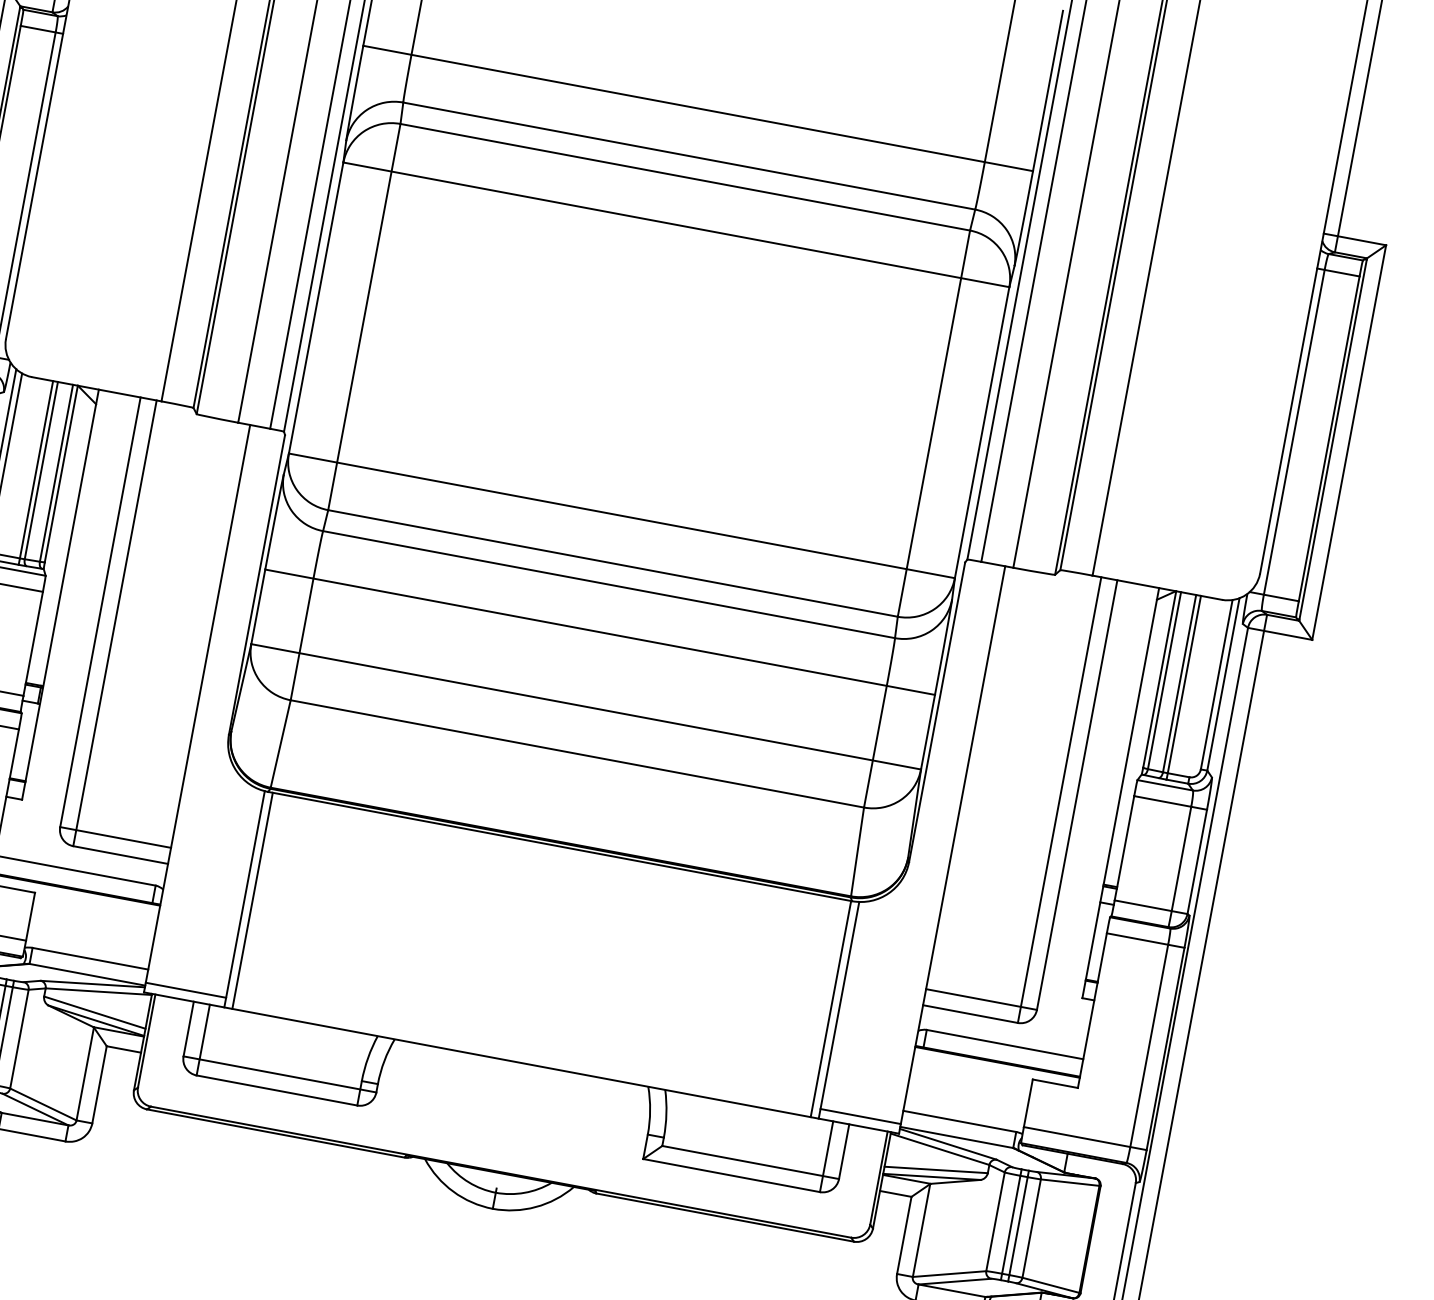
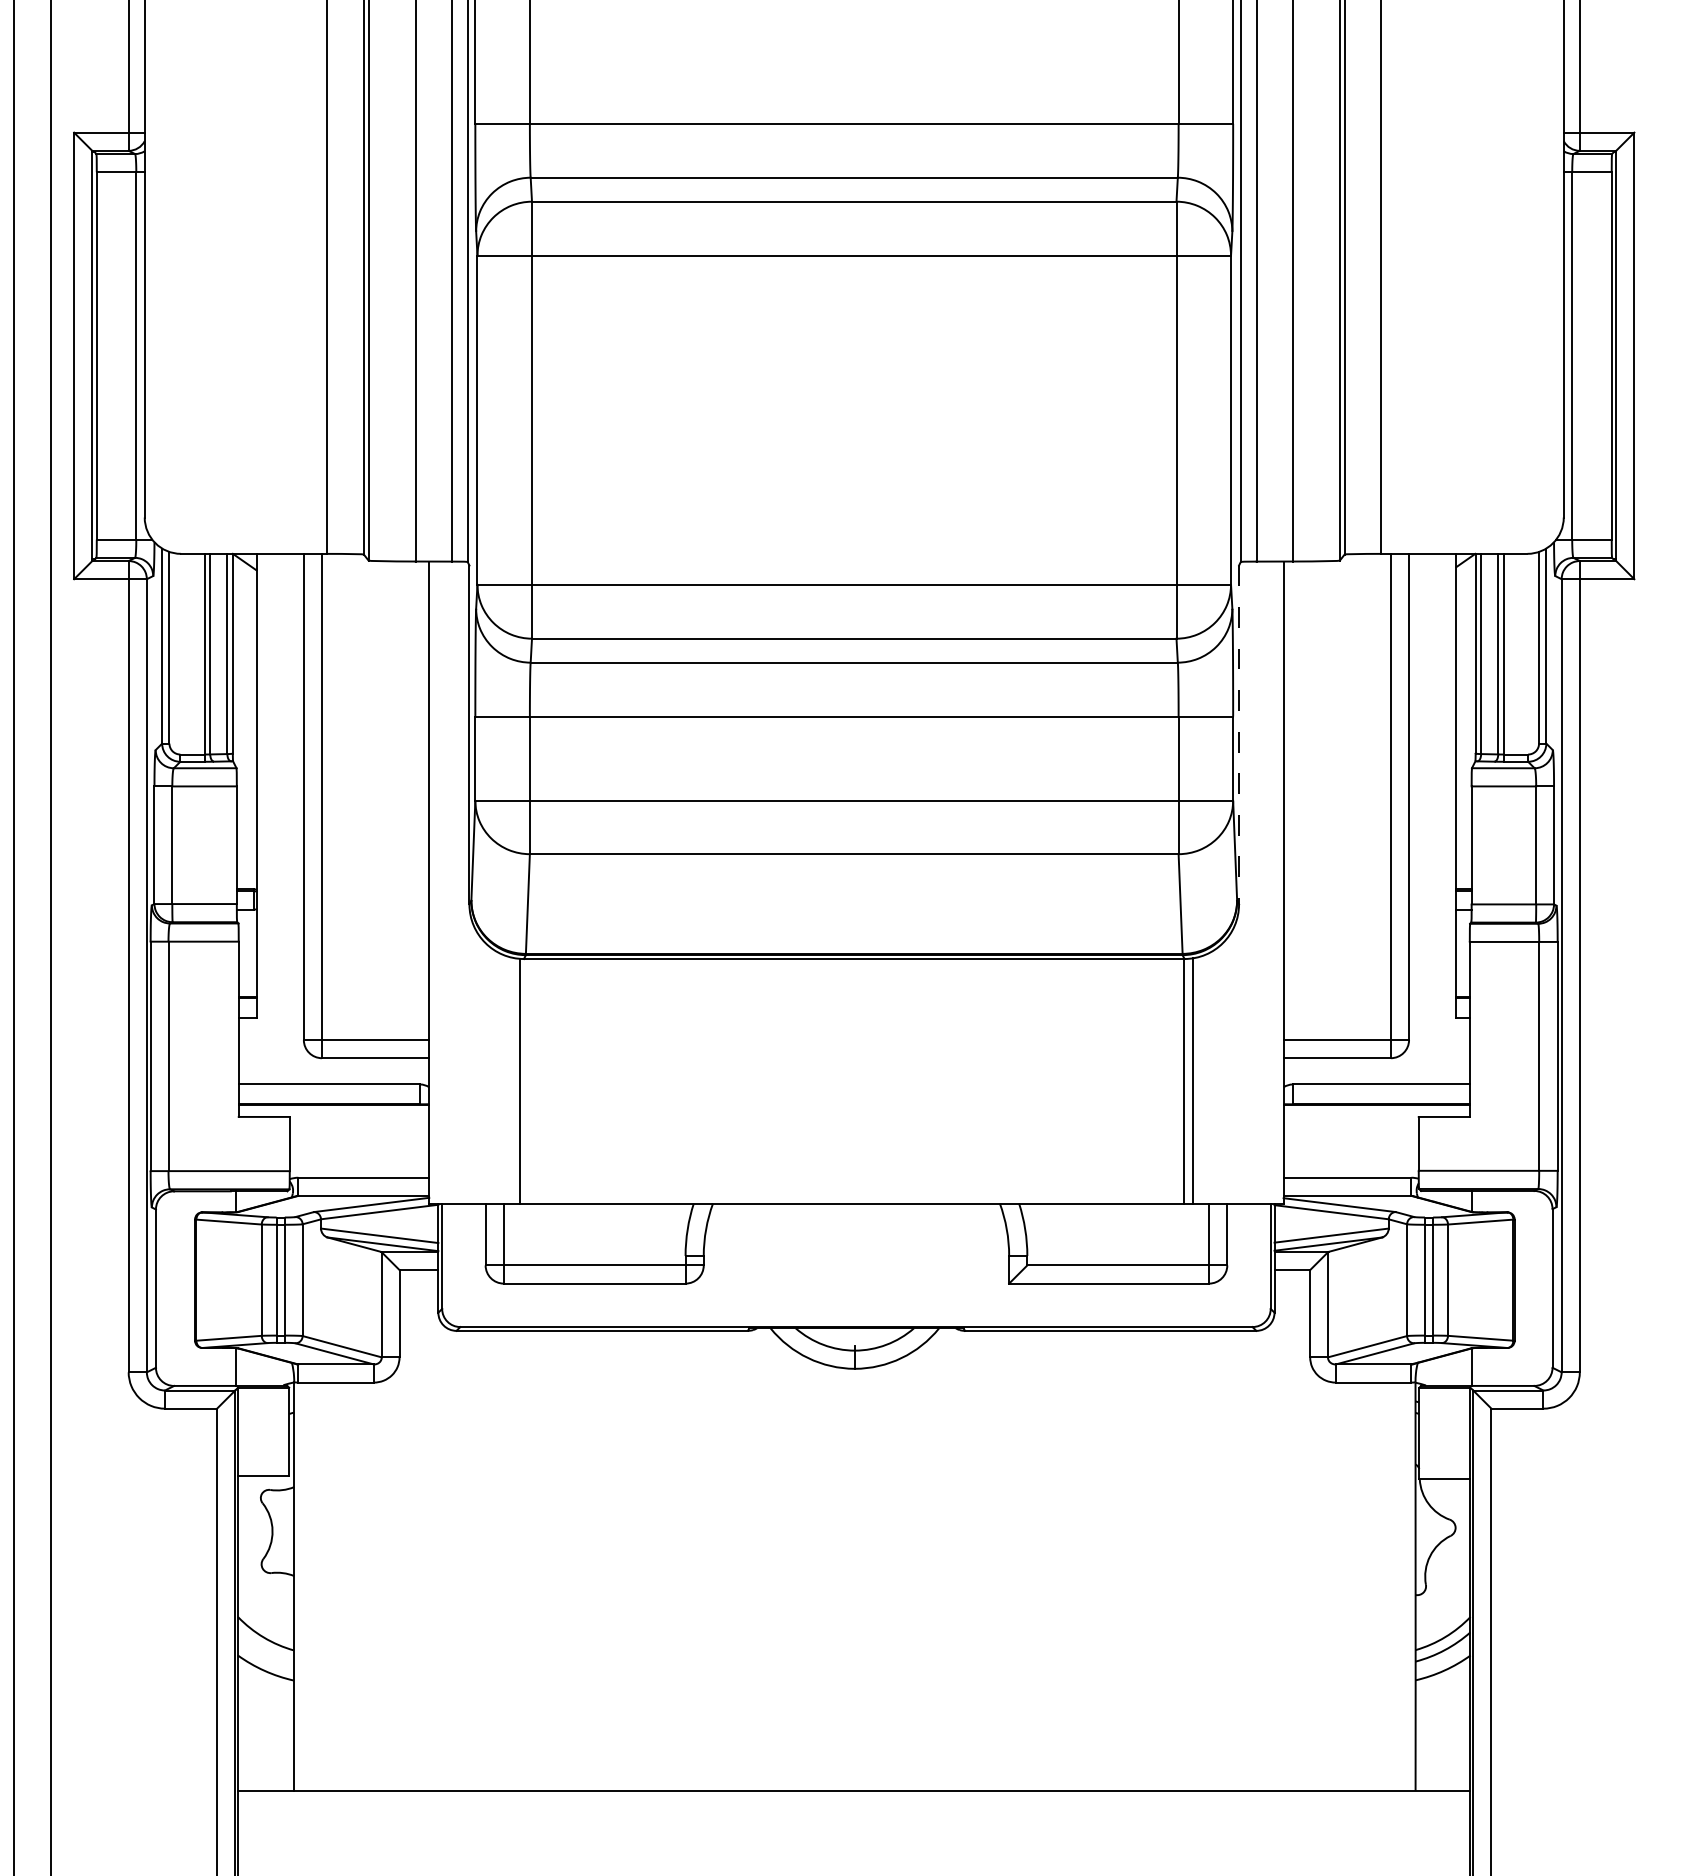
line: (937, 712) -> (1239, 735), solid -> dashed
line: (252, 901) -> (529, 1081), removed
line: (185, 990) -> (474, 1192), removed
line: (860, 1116) -> (1237, 1192), removed

